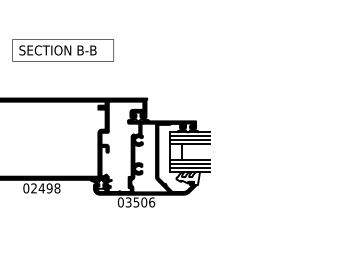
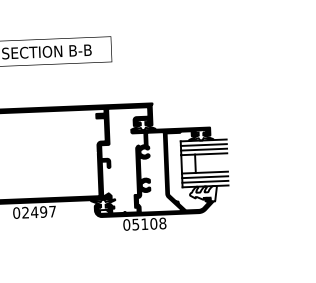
text: (57, 188) -> (52, 211), 02498 -> 02497
text: (140, 202) -> (149, 224), 03506 -> 05108

